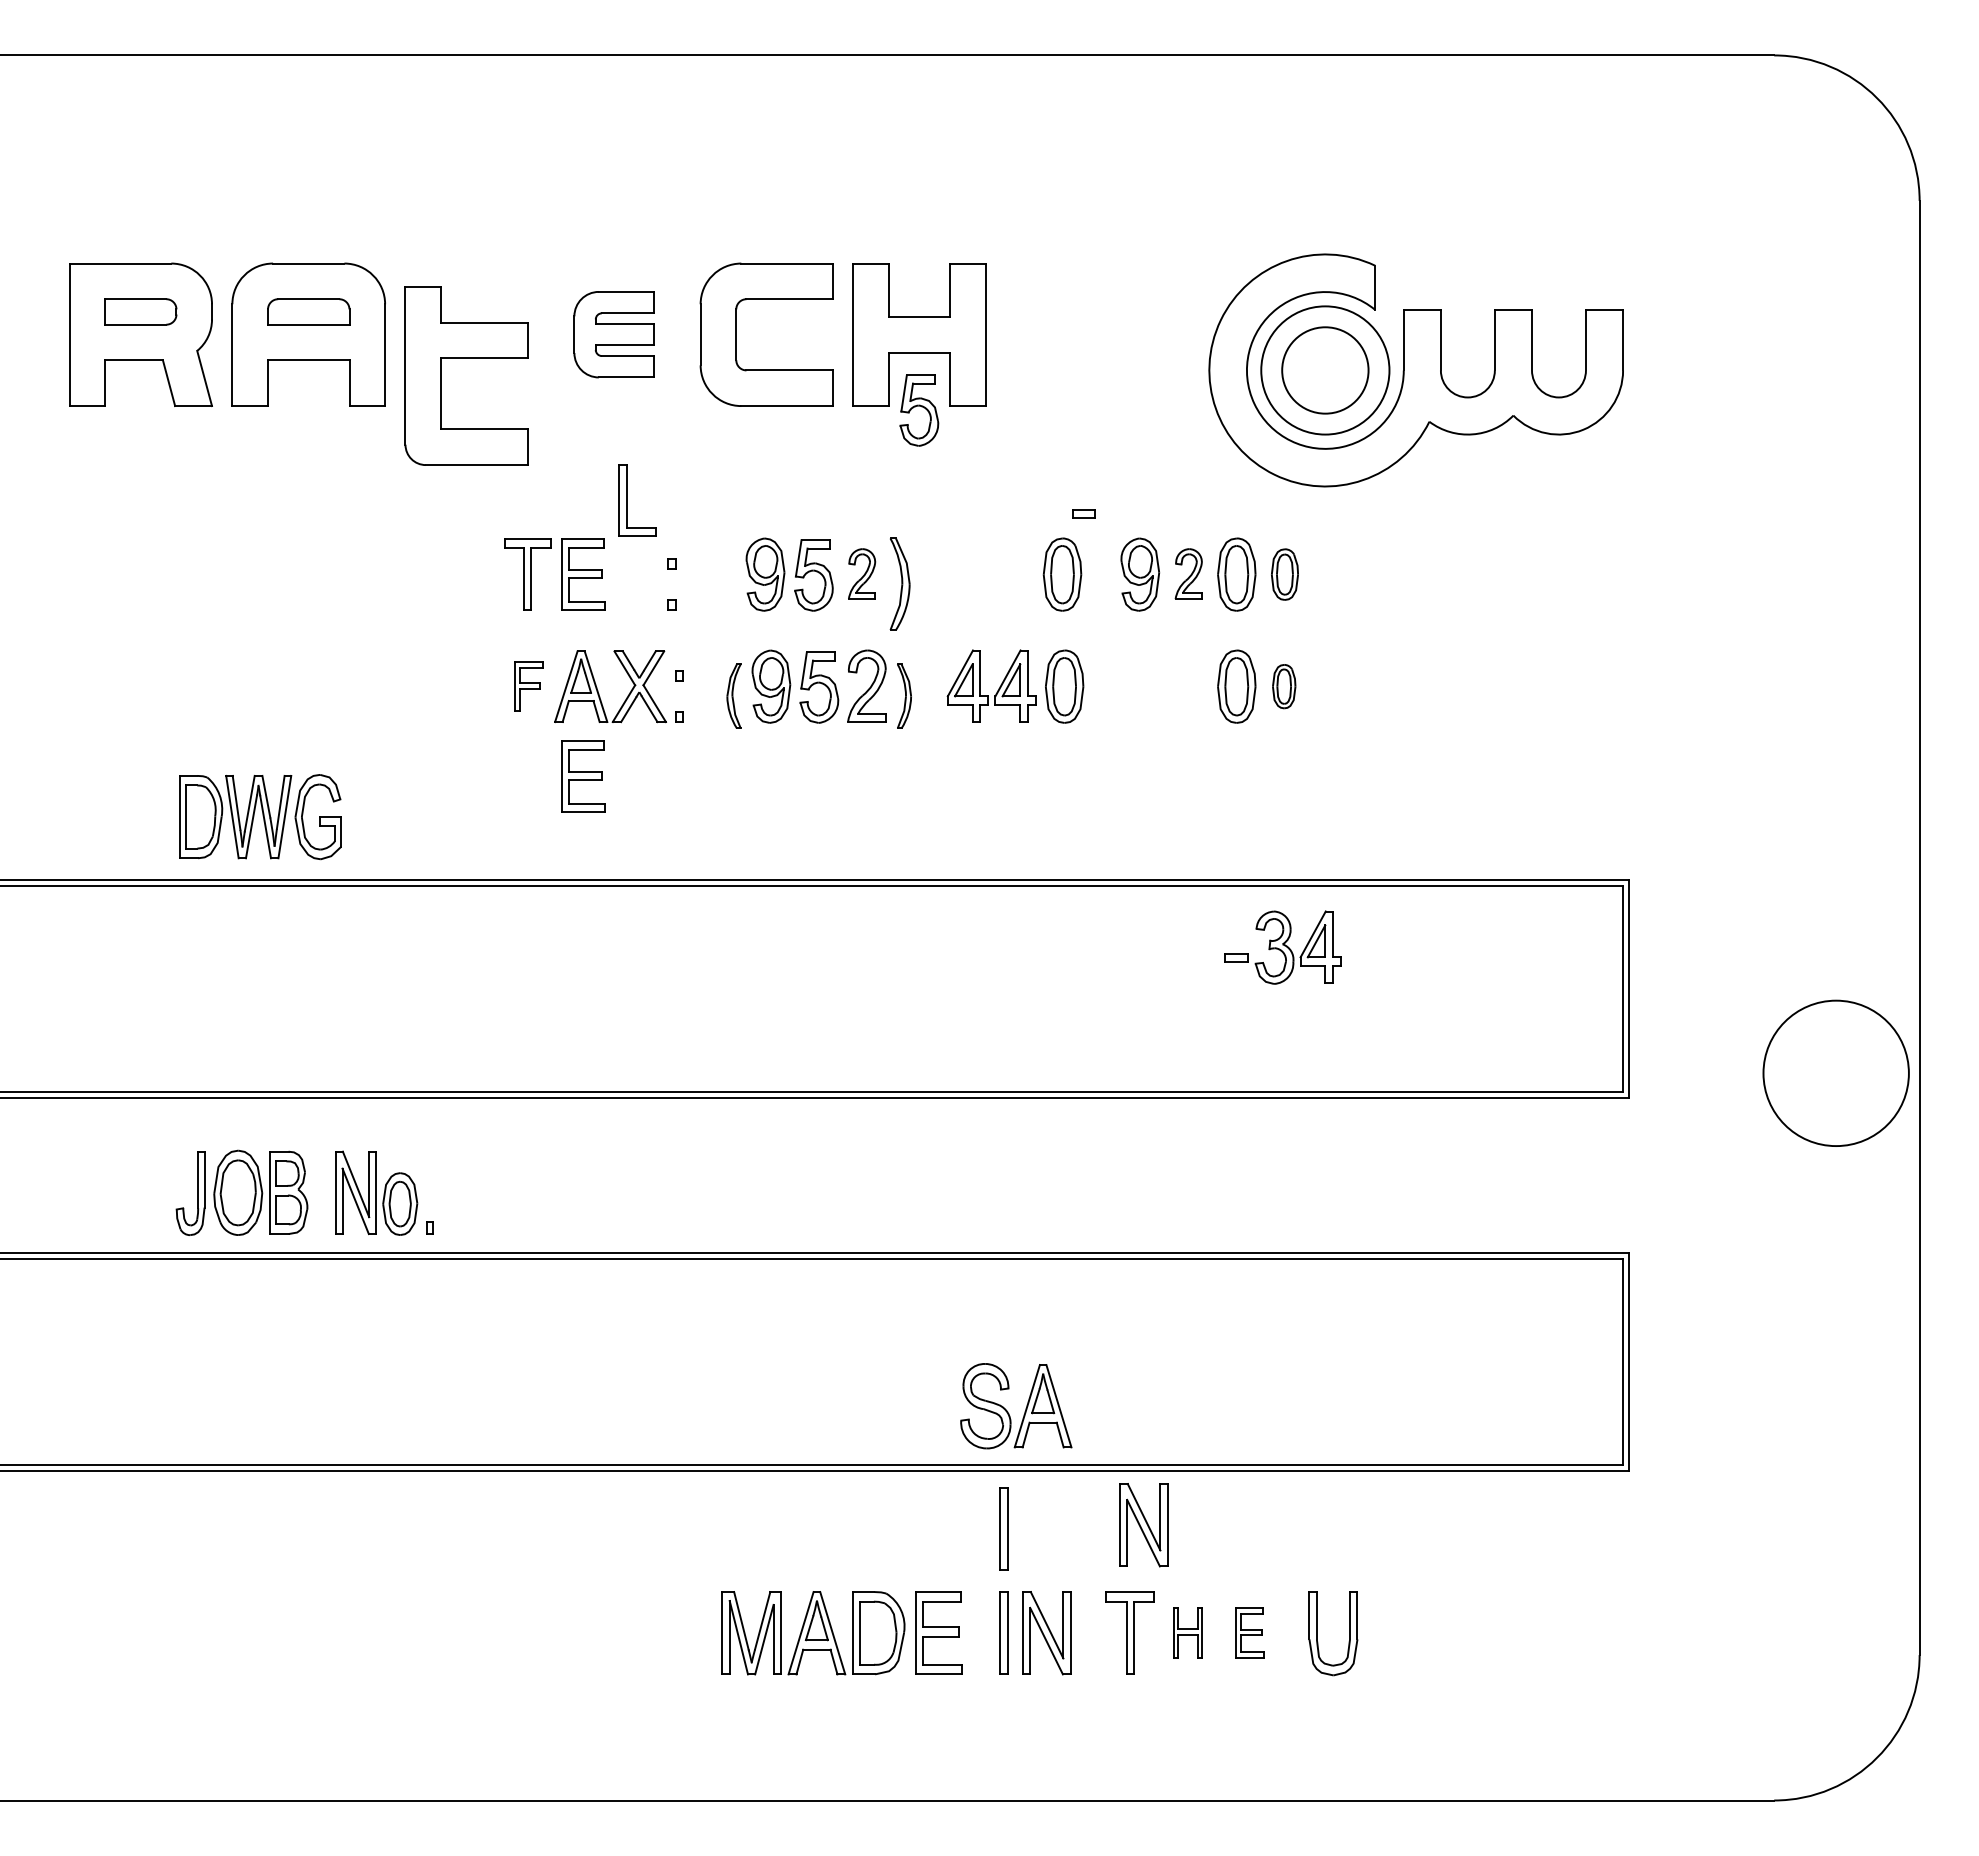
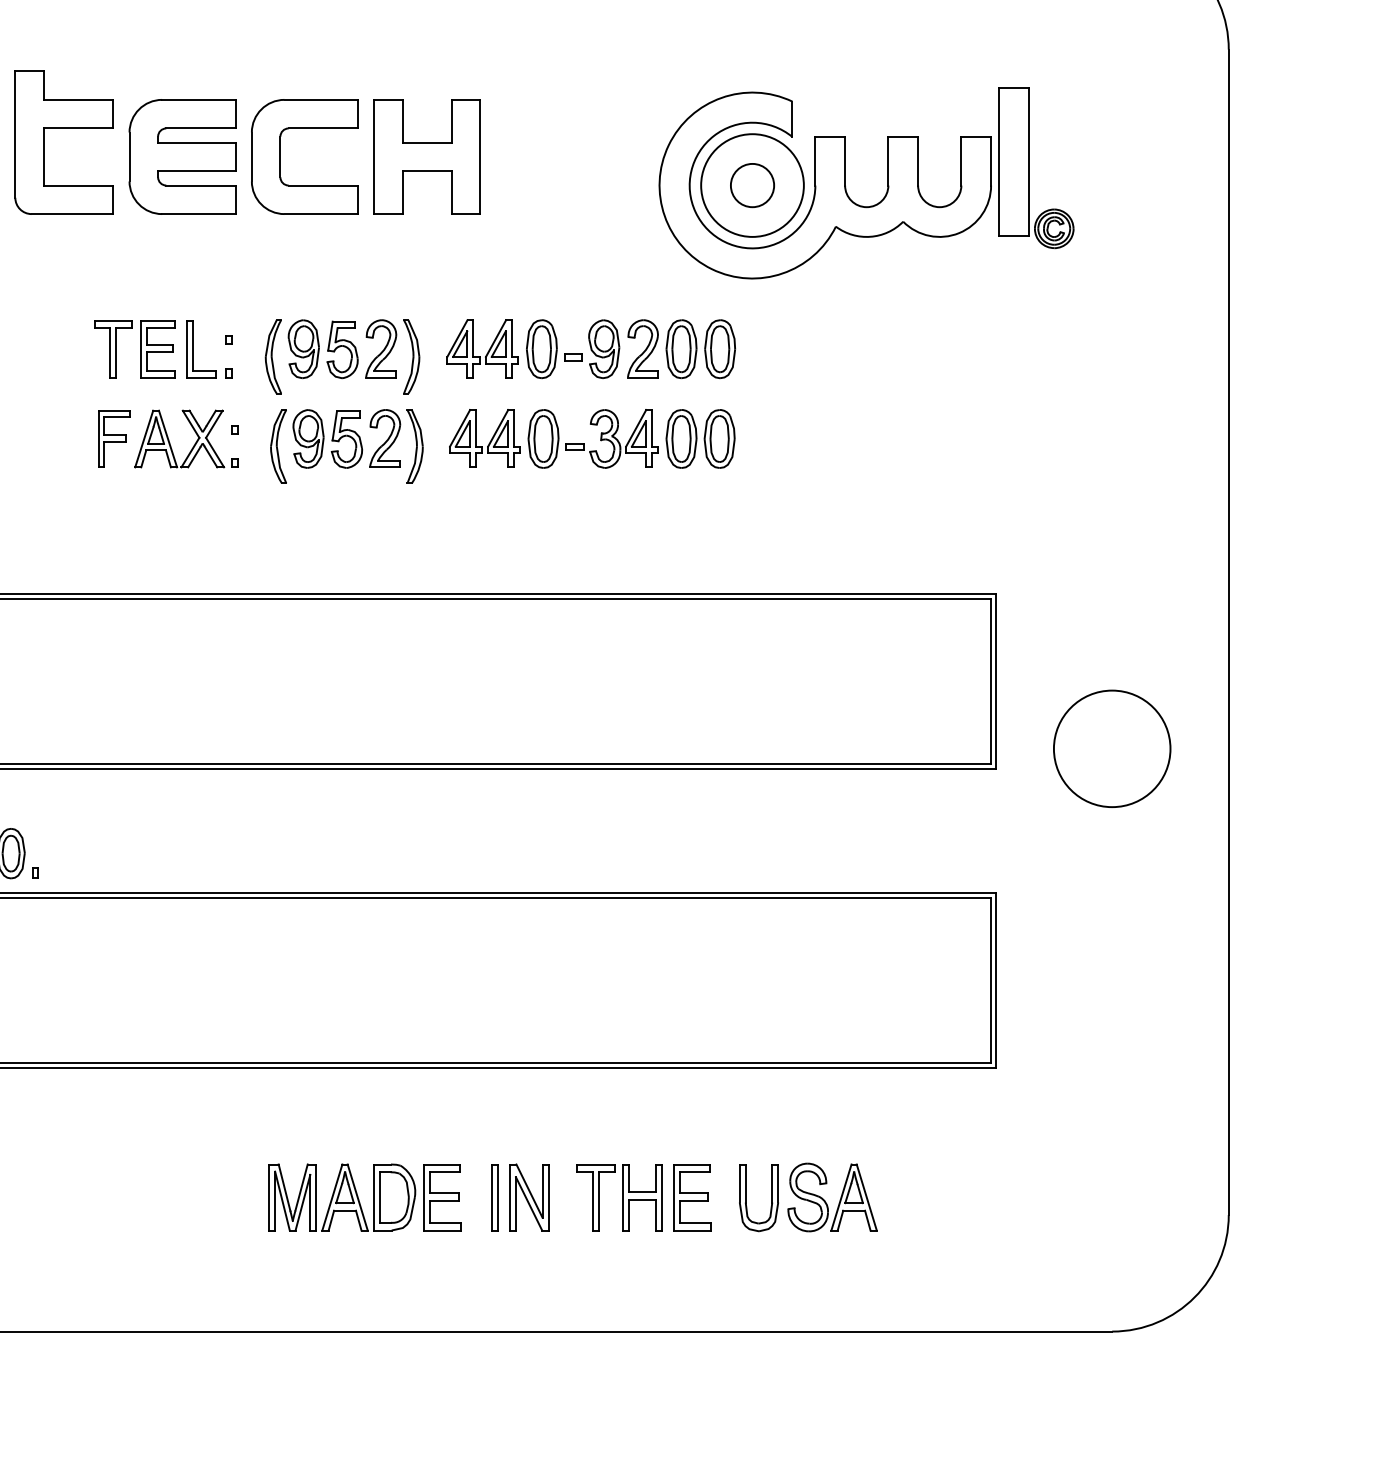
part: (613, 334) -> (182, 156), size x1.67
part: (1670, 348) -> (1029, 167), added
part: (466, 358) -> (64, 128), moved
circle: (1325, 370) -> (752, 185), size x0.62
part: (919, 410) -> (427, 217), removed
part: (627, 500) -> (193, 349), moved
part: (1083, 513) -> (573, 357), moved
part: (861, 573) -> (380, 348), size x1.43
part: (1188, 573) -> (642, 348), size x1.43
part: (1284, 574) -> (719, 349), size x1.43
part: (994, 578) -> (487, 352), added
part: (727, 583) -> (273, 356), added
part: (528, 686) -> (113, 438), size x1.43
part: (1283, 686) -> (718, 438), size x1.67
part: (733, 696) -> (278, 446), size x1.43
part: (904, 696) -> (415, 446), size x1.43
part: (583, 776) -> (157, 510), removed
part: (1282, 947) -> (611, 438), moved
circle: (1835, 1072) -> (1111, 748), moved
part: (1025, 1408) -> (839, 1199), moved
part: (1143, 1525) -> (606, 1111), removed
part: (1003, 1528) -> (494, 1113), removed
part: (1187, 1632) -> (642, 1196), size x1.67
part: (1249, 1632) -> (691, 1196), size x1.67

